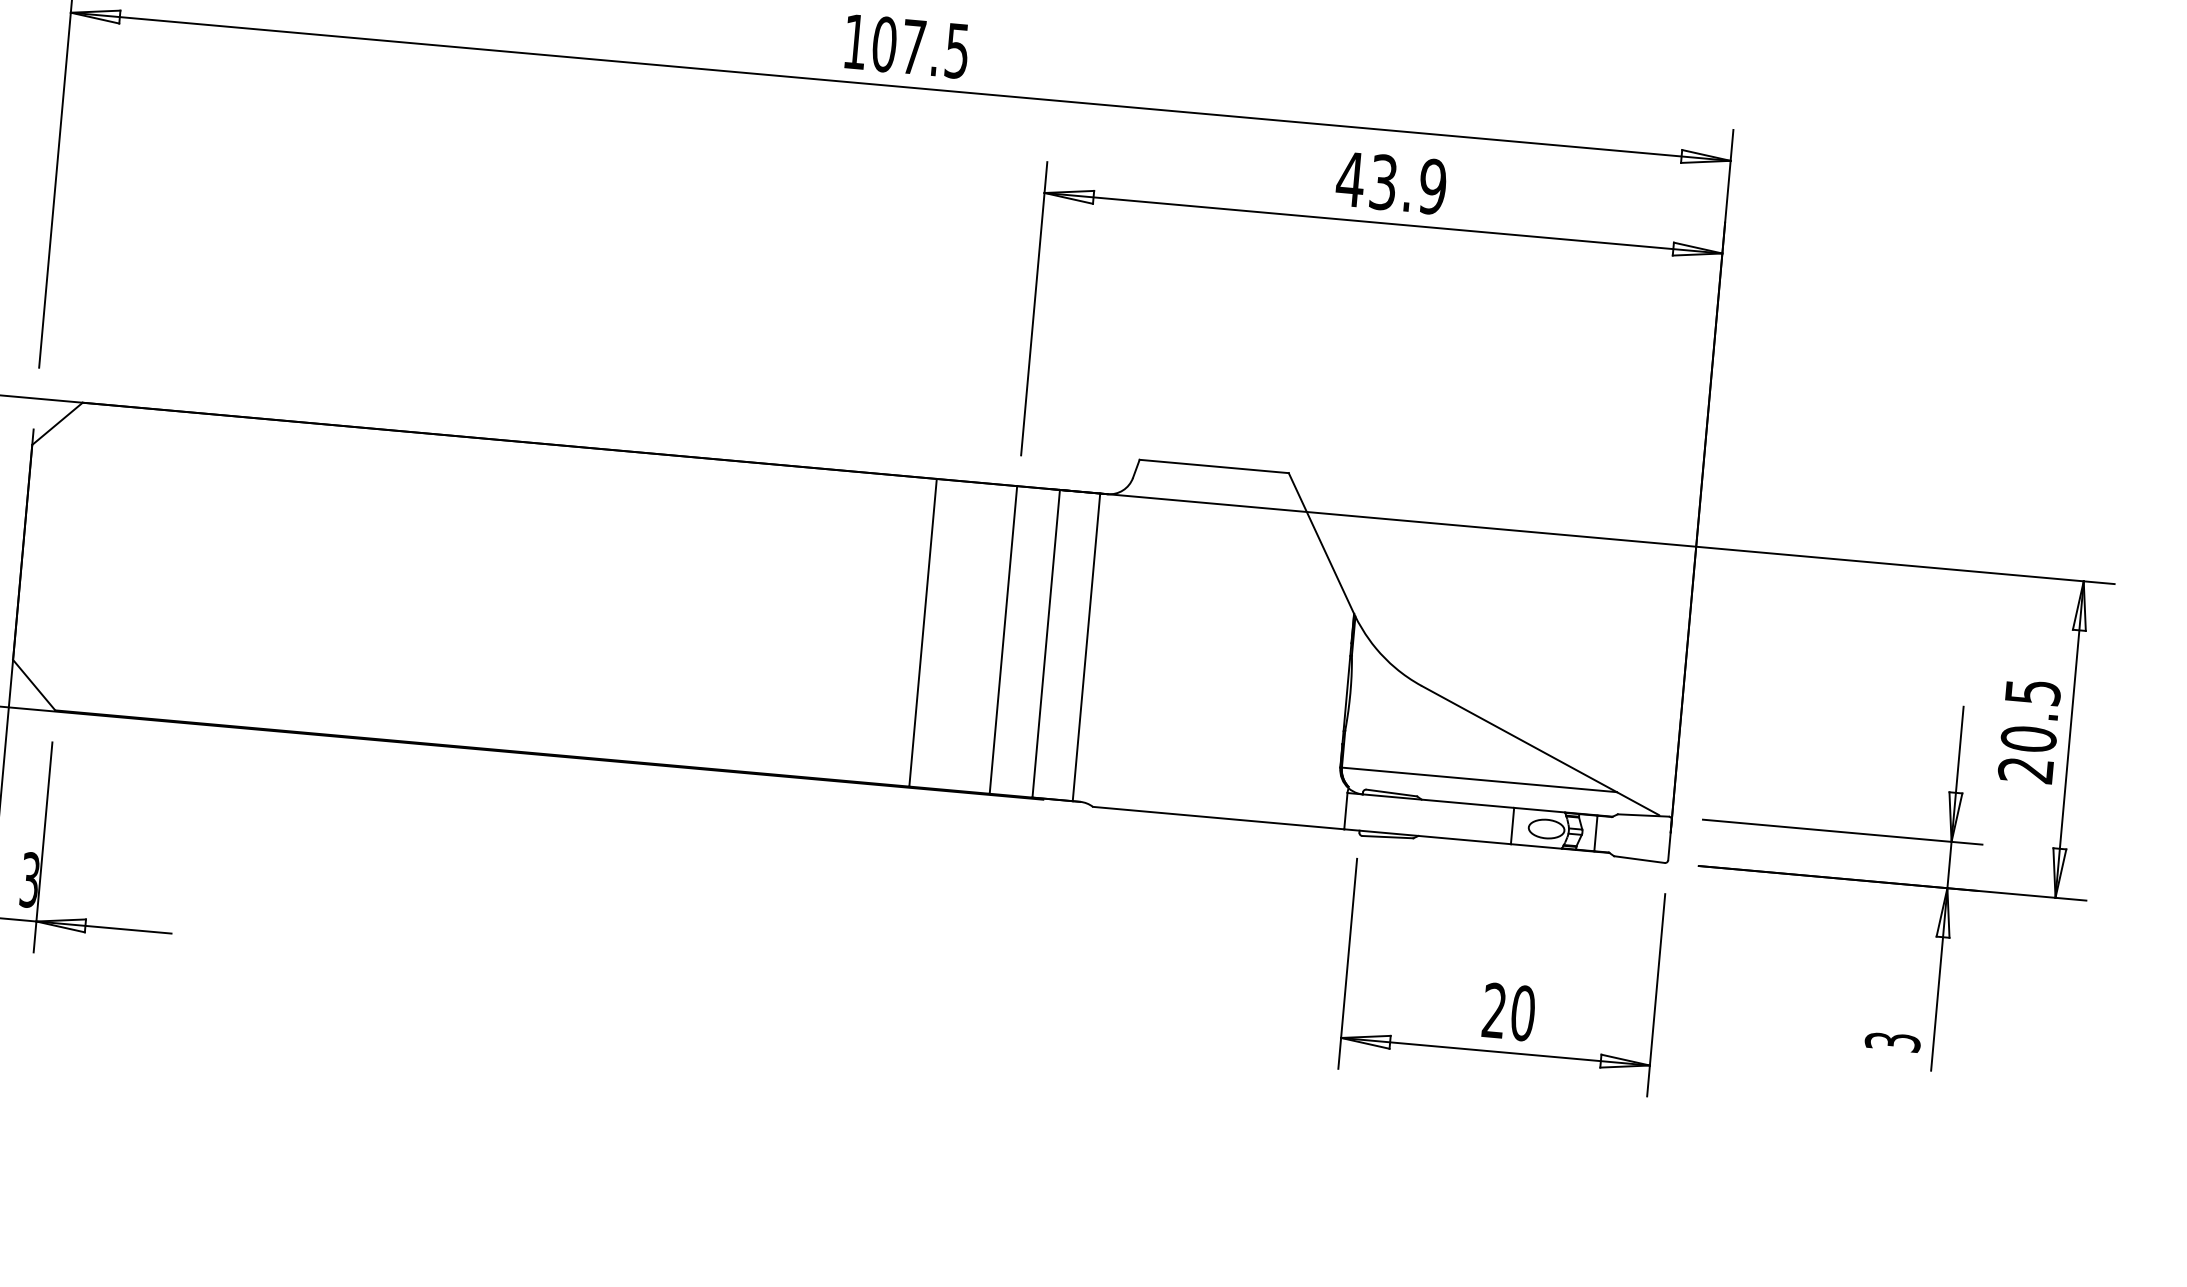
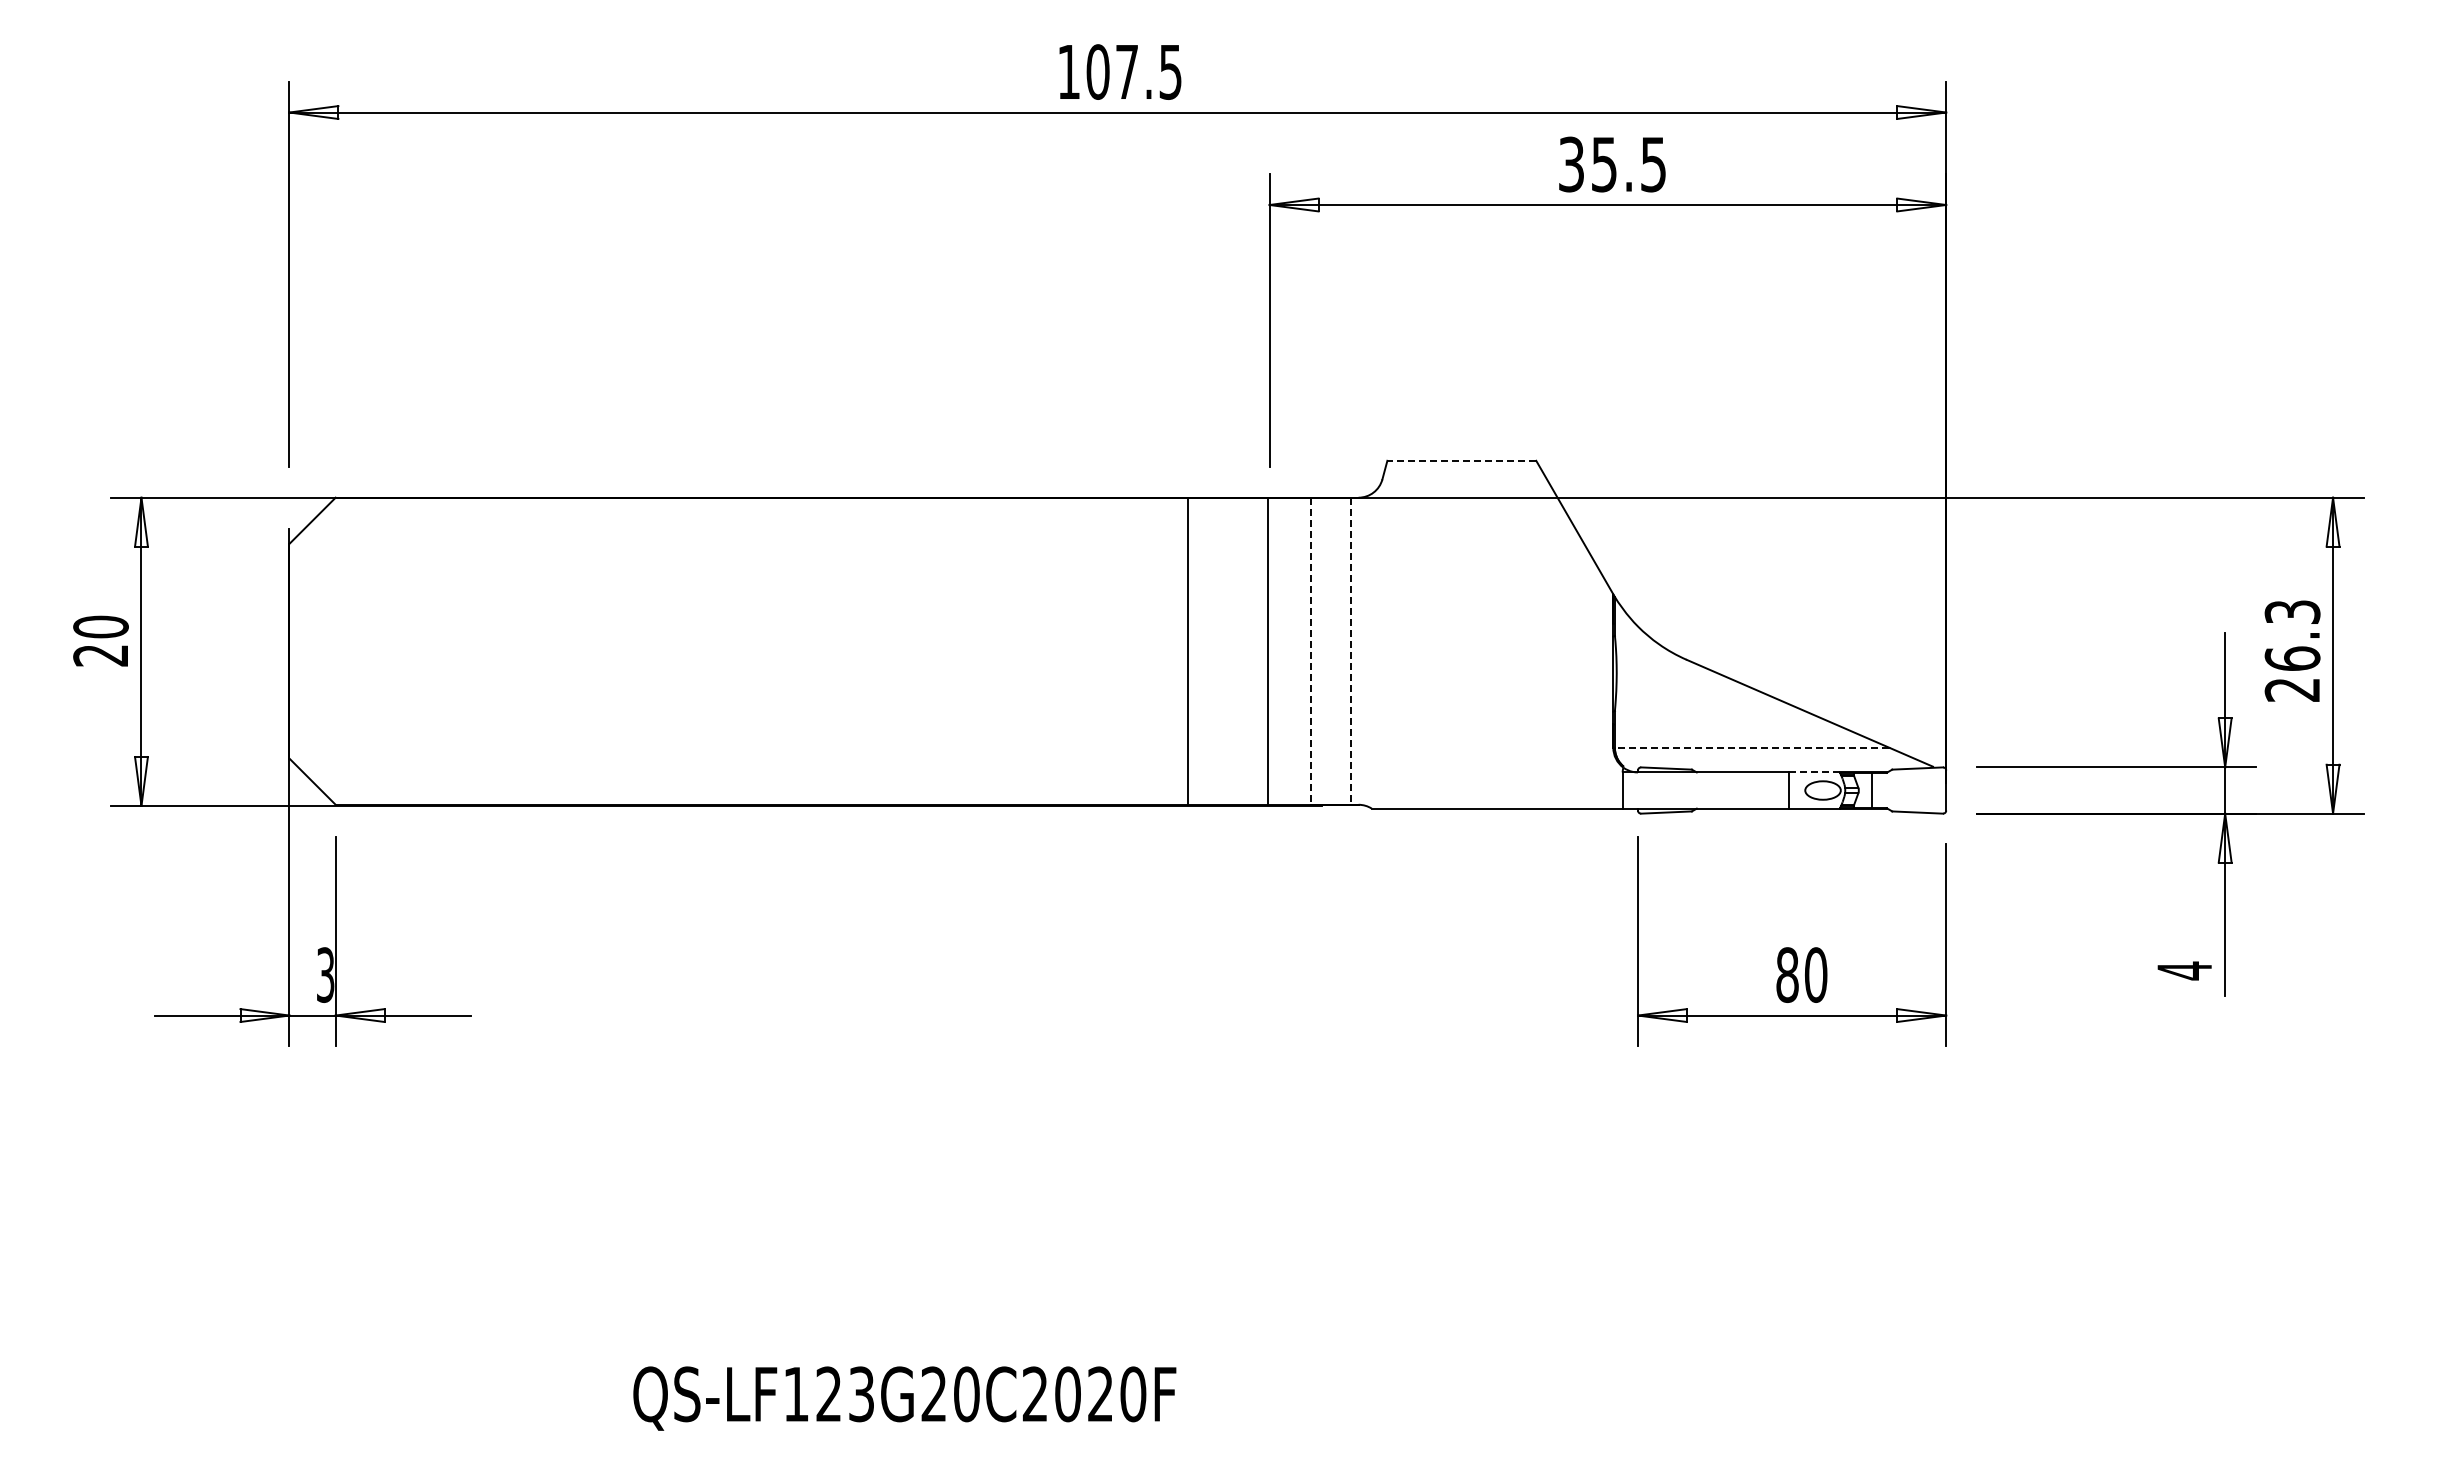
text: (1390, 182) -> (1611, 164), 43.9 -> 35.5
line: (1213, 466) -> (1461, 460), solid -> dashed
line: (1046, 644) -> (1311, 651), solid -> dashed
line: (1086, 647) -> (1351, 651), solid -> dashed
text: (2030, 715) -> (2292, 635), 20.5 -> 26.3
line: (1478, 779) -> (1751, 747), solid -> dashed
line: (1539, 810) -> (1814, 772), solid -> dashed
text: (1494, 1010) -> (1787, 974), 20 -> 80
text: (1892, 1041) -> (2184, 970), 3 -> 4

